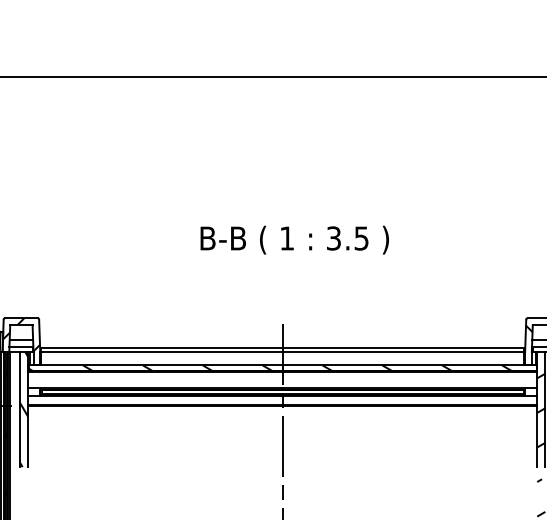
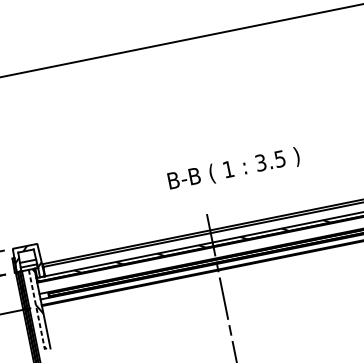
text: (294, 239) -> (233, 169), moved
line: (20, 409) -> (37, 309), solid -> dashed

